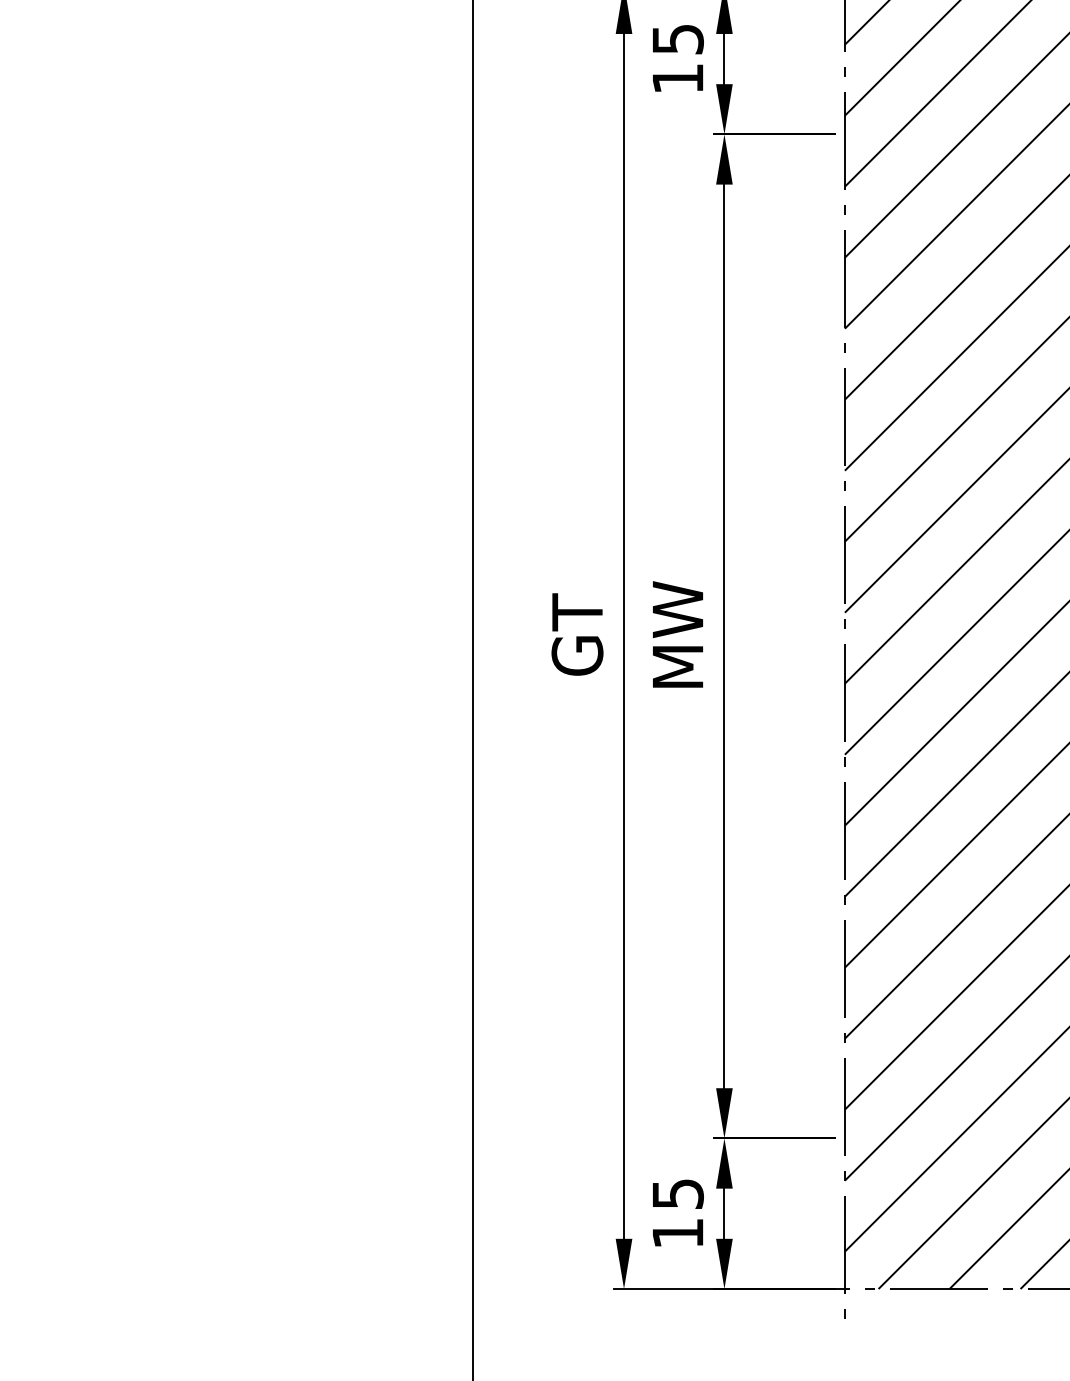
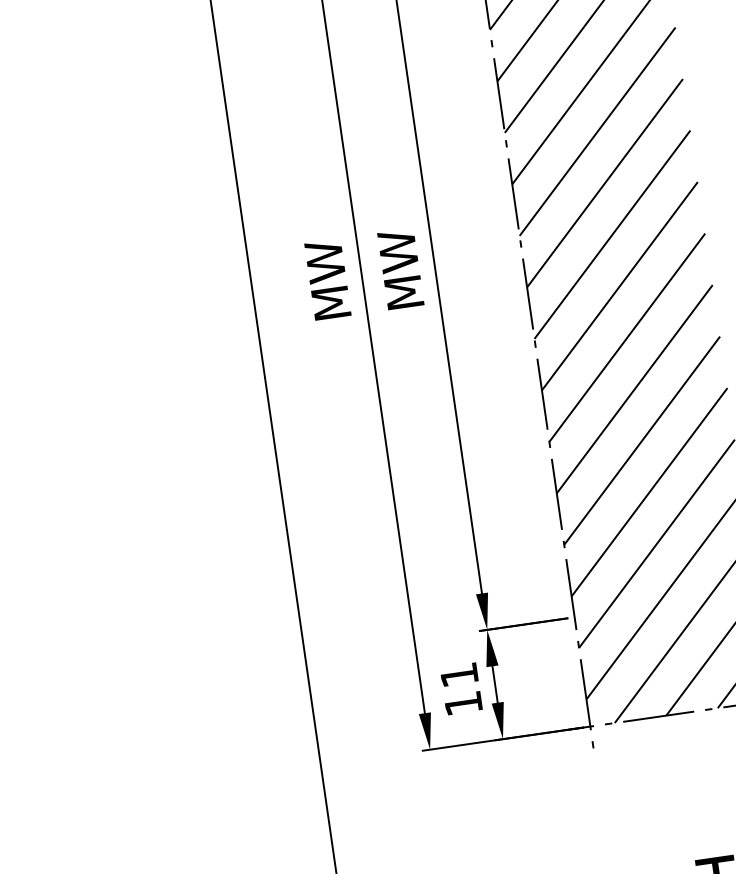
text: (577, 634) -> (327, 279), GT -> MW
text: (678, 1193) -> (459, 674), 15 -> 11

